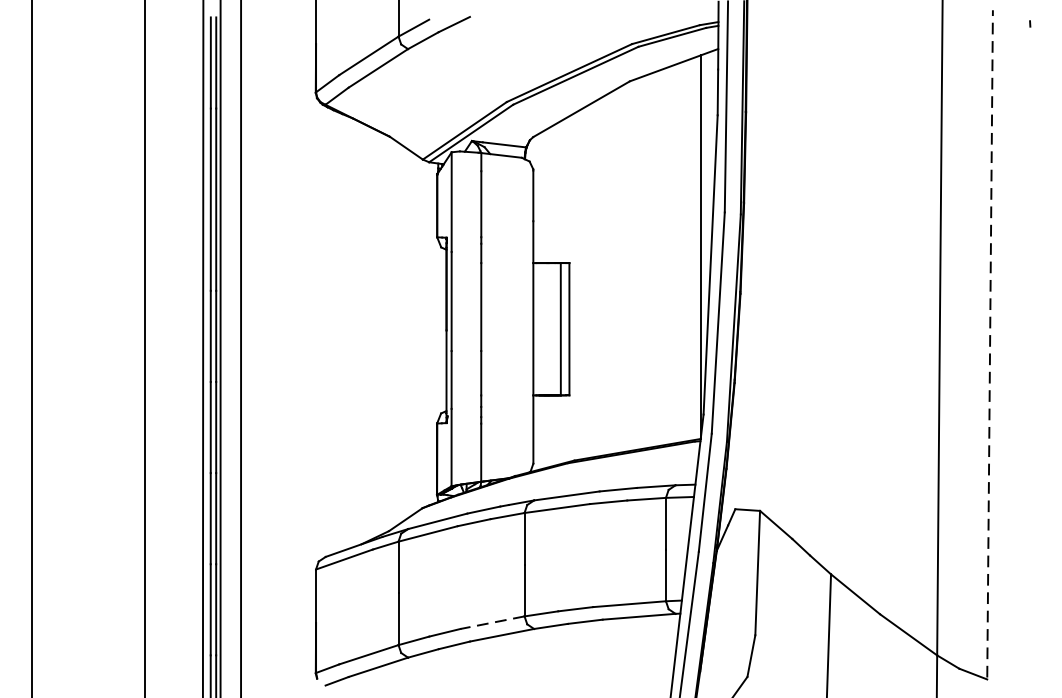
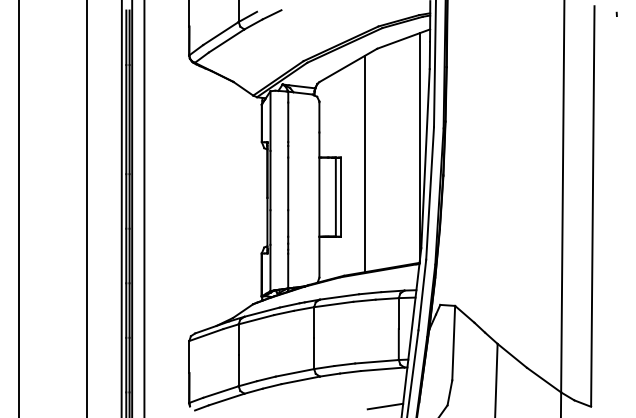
line: (608, 272) -> (364, 163), added
line: (989, 343) -> (592, 205), dashed -> solid
line: (491, 622) -> (294, 372), dashed -> solid
line: (643, 678) -> (385, 406), added

